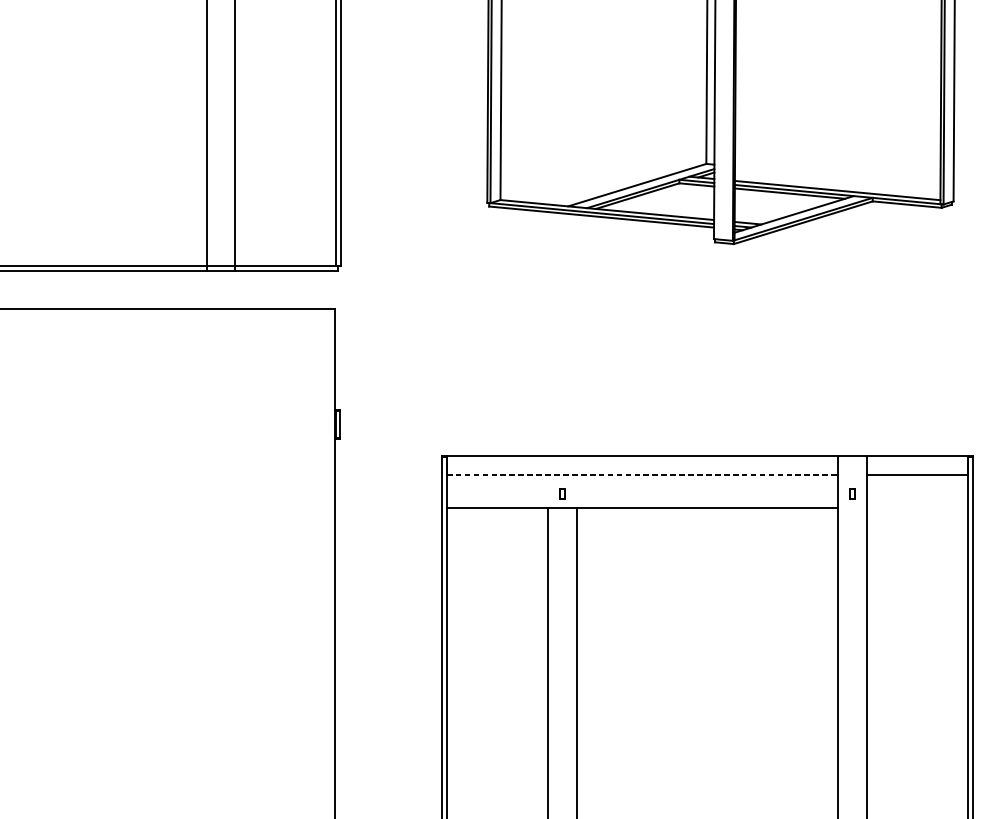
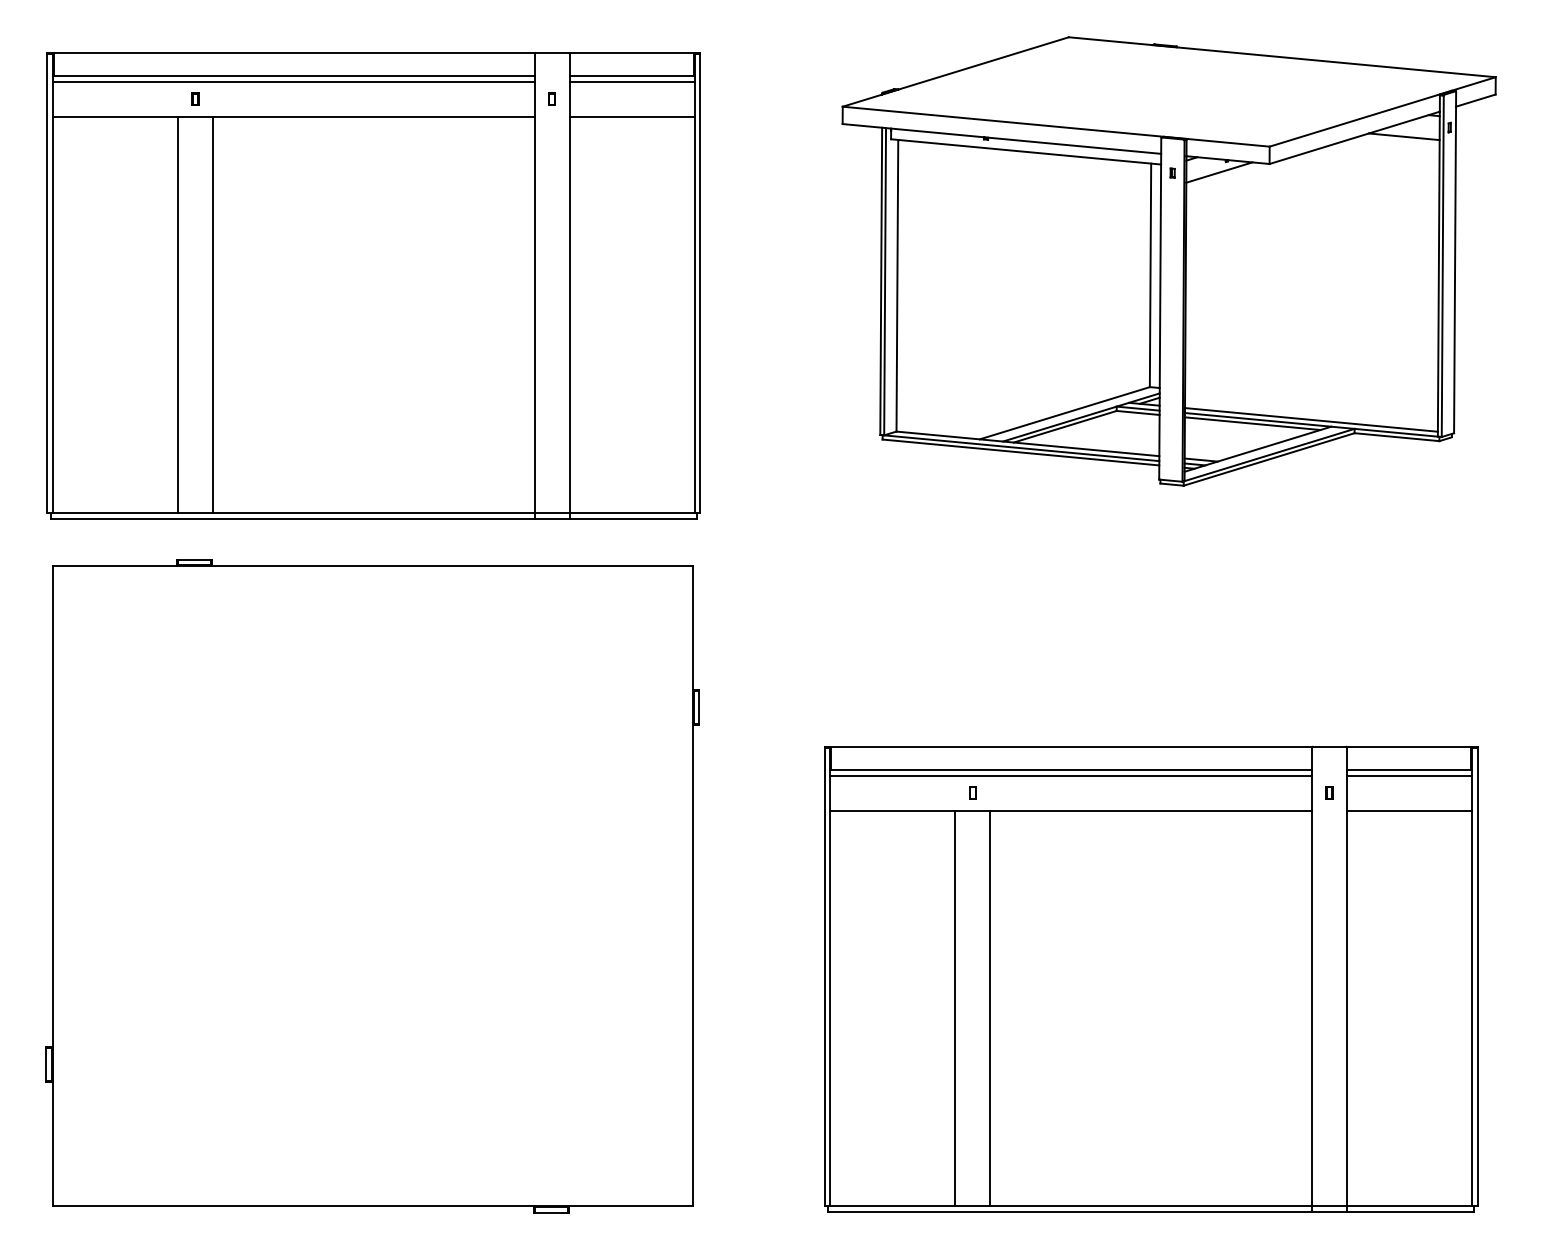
line: (642, 474) -> (1071, 769), dashed -> solid
line: (642, 479) -> (1071, 775), added
line: (917, 479) -> (1409, 775), added
line: (917, 507) -> (1409, 810), added

